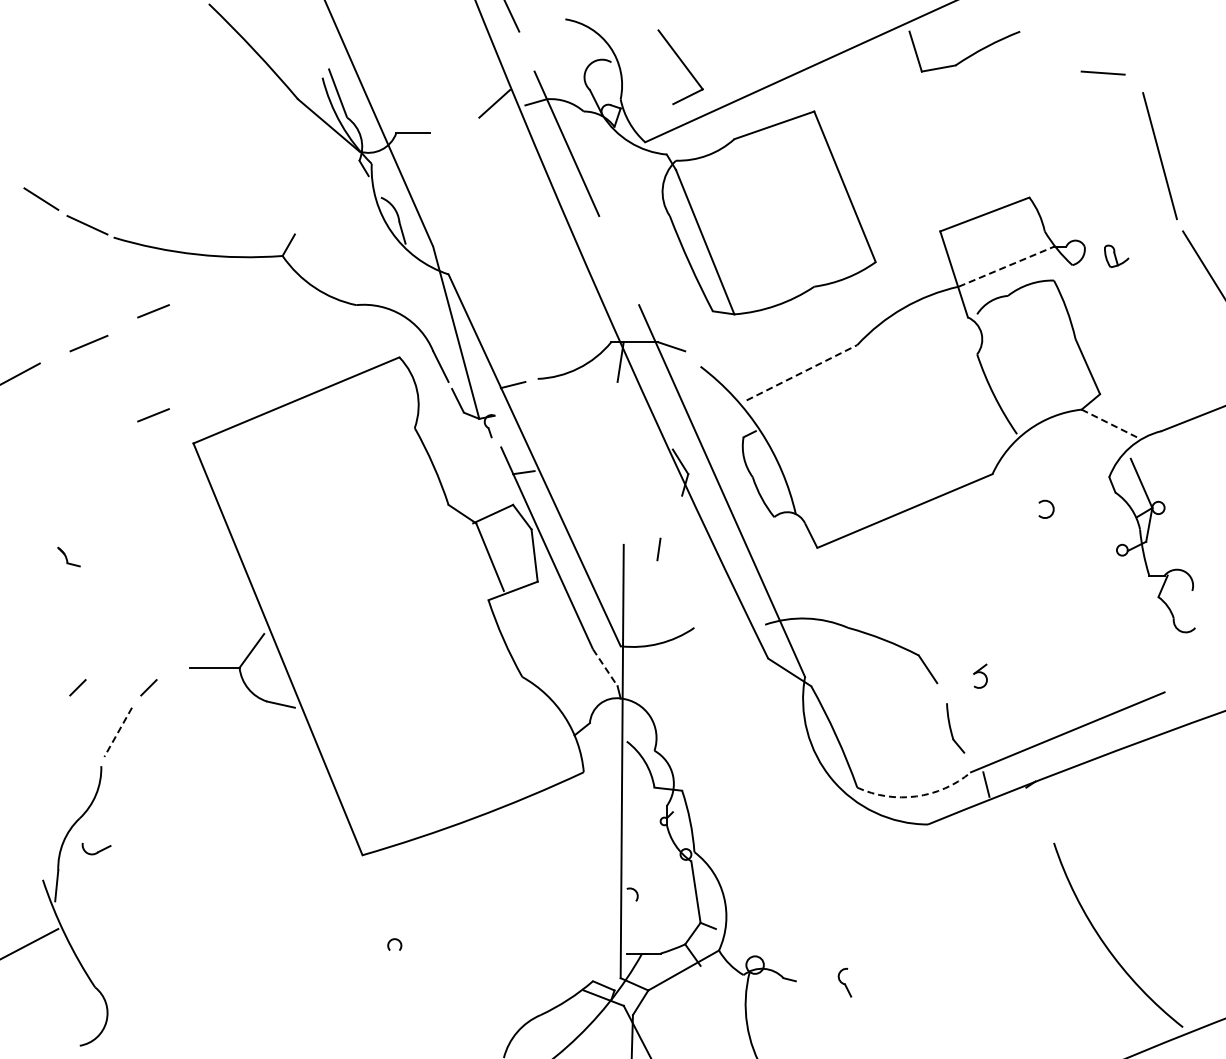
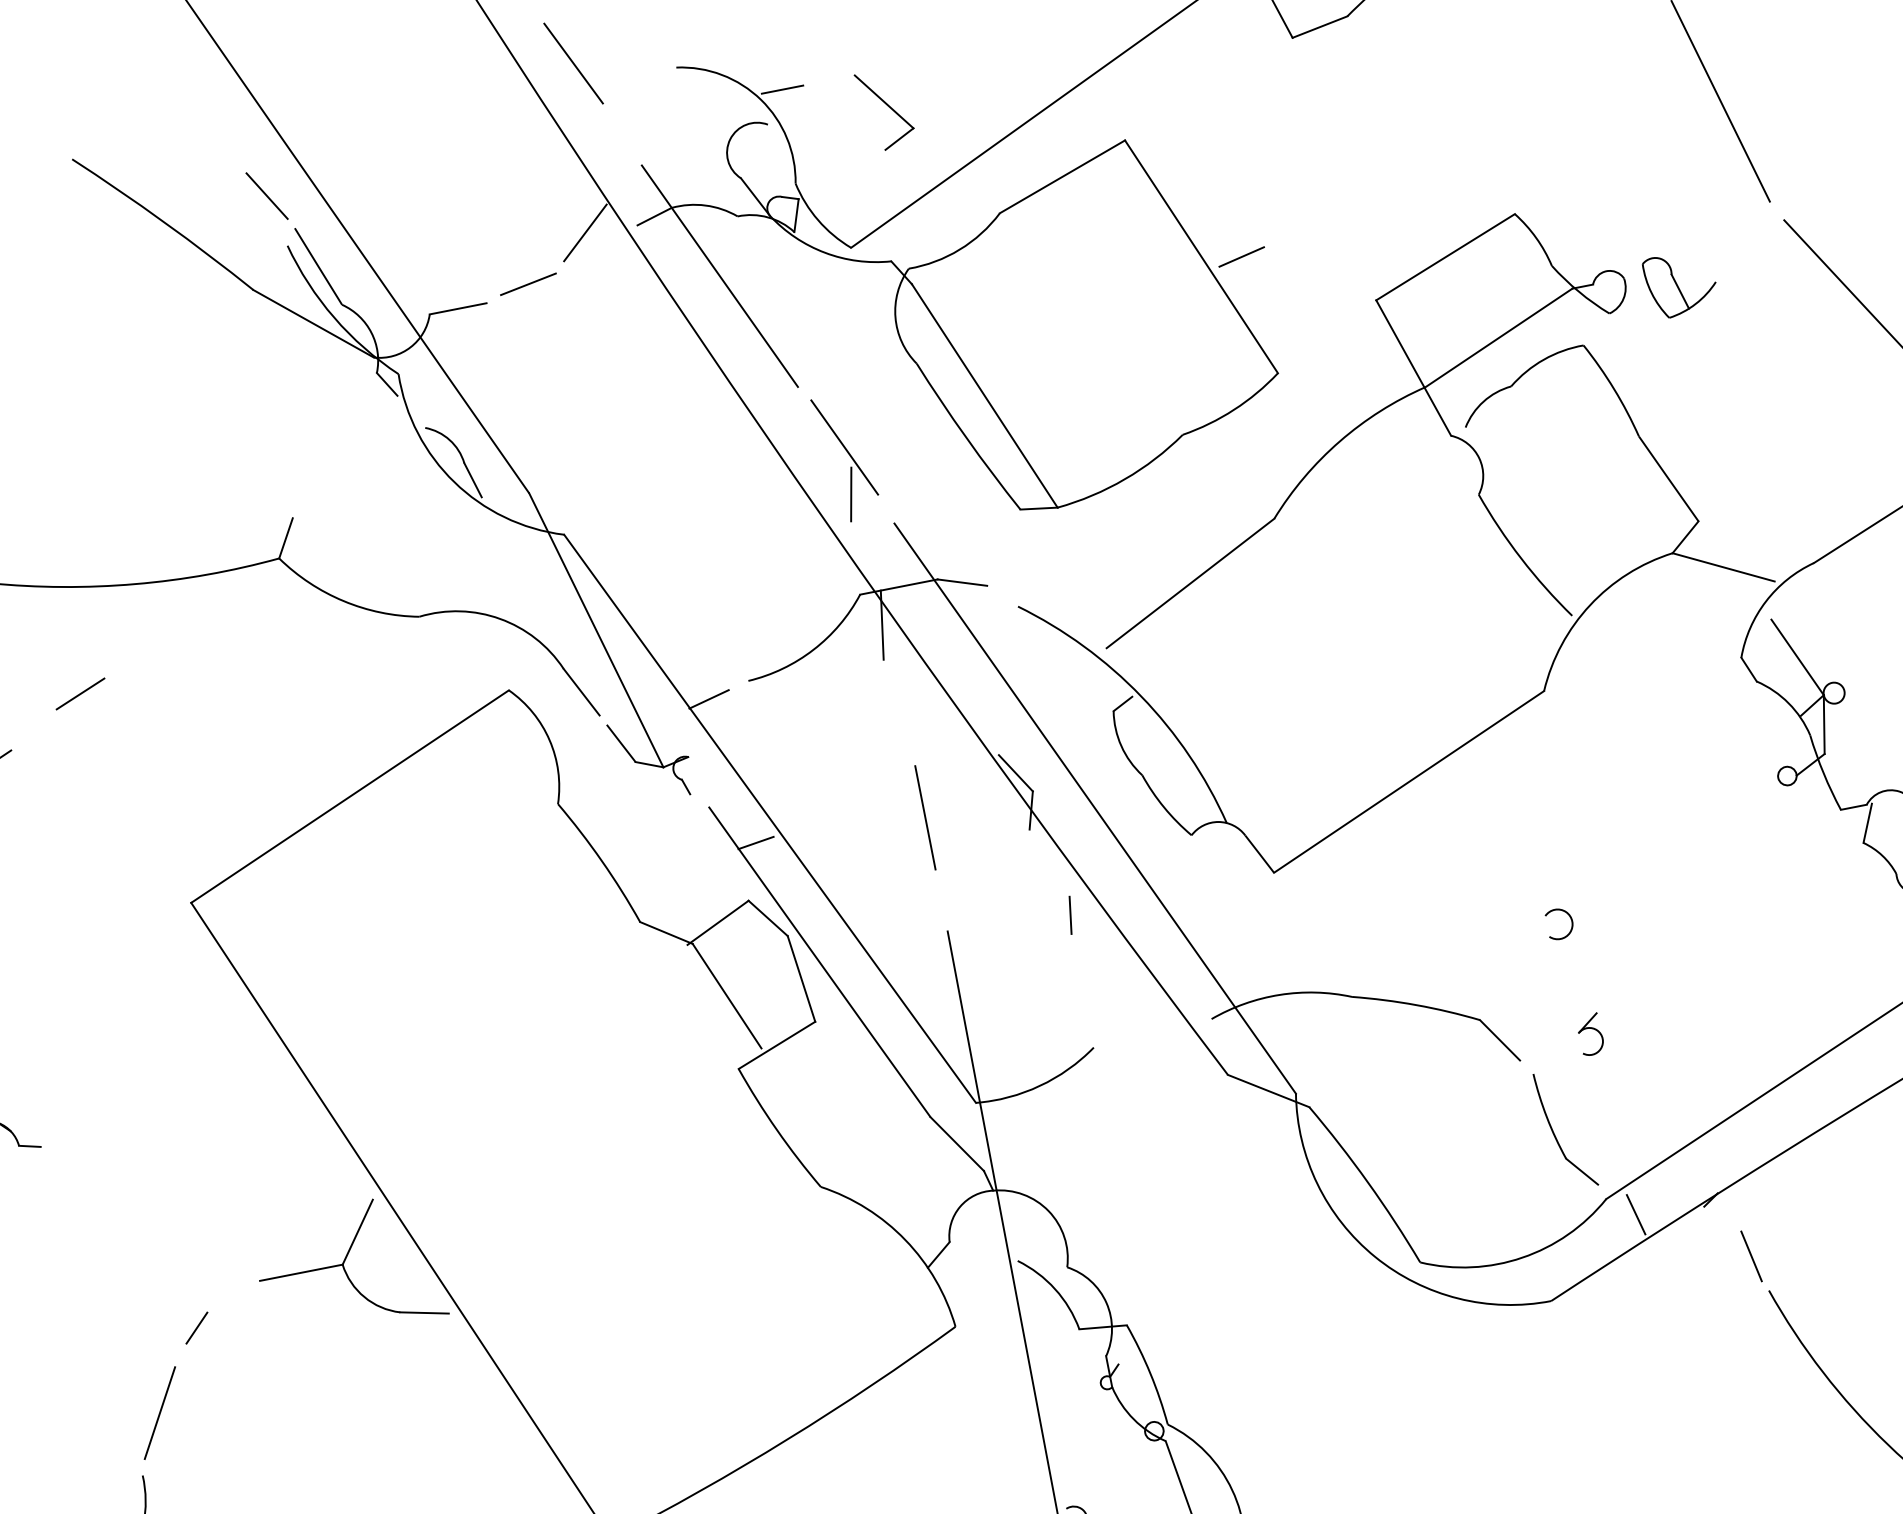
line: (623, 43) -> (781, 89), added
line: (316, 46) -> (267, 195), added
part: (680, 66) -> (885, 108), size x0.62
line: (456, 126) -> (528, 283), added
line: (867, 191) -> (1240, 257), added
part: (1116, 256) -> (1680, 284), size x1.67
part: (618, 261) -> (845, 456), added
line: (1006, 266) -> (1499, 337), dashed -> solid
line: (802, 372) -> (1191, 582), dashed -> solid
line: (153, 415) -> (114, 869), removed
line: (1109, 423) -> (1723, 567), dashed -> solid
line: (623, 476) -> (924, 816), added
arc: (1051, 505) -> (1567, 915), moved
line: (658, 549) -> (1069, 915), moved
line: (605, 668) -> (957, 1145), dashed -> solid
line: (77, 687) -> (76, 1351), removed
part: (955, 728) -> (1565, 1130), size x1.43
line: (117, 732) -> (158, 1413), dashed -> solid
arc: (916, 796) -> (1522, 1257), dashed -> solid
line: (1047, 821) -> (1751, 1256), added

